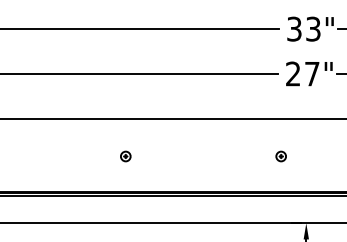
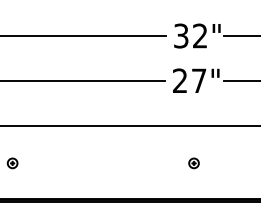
text: (313, 28) -> (200, 35), 33" -> 32"
part: (280, 156) -> (193, 163), moved

